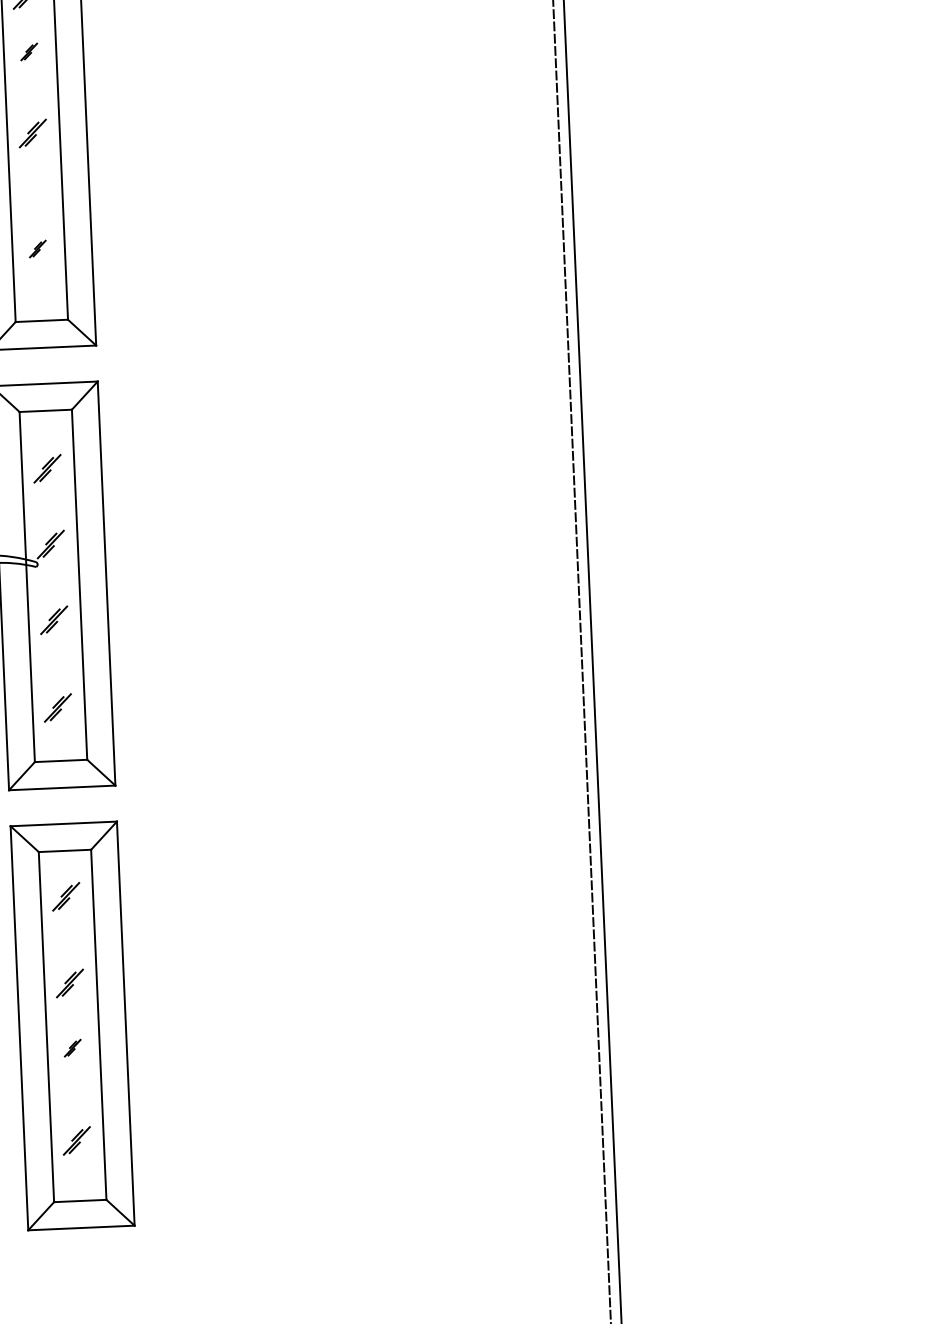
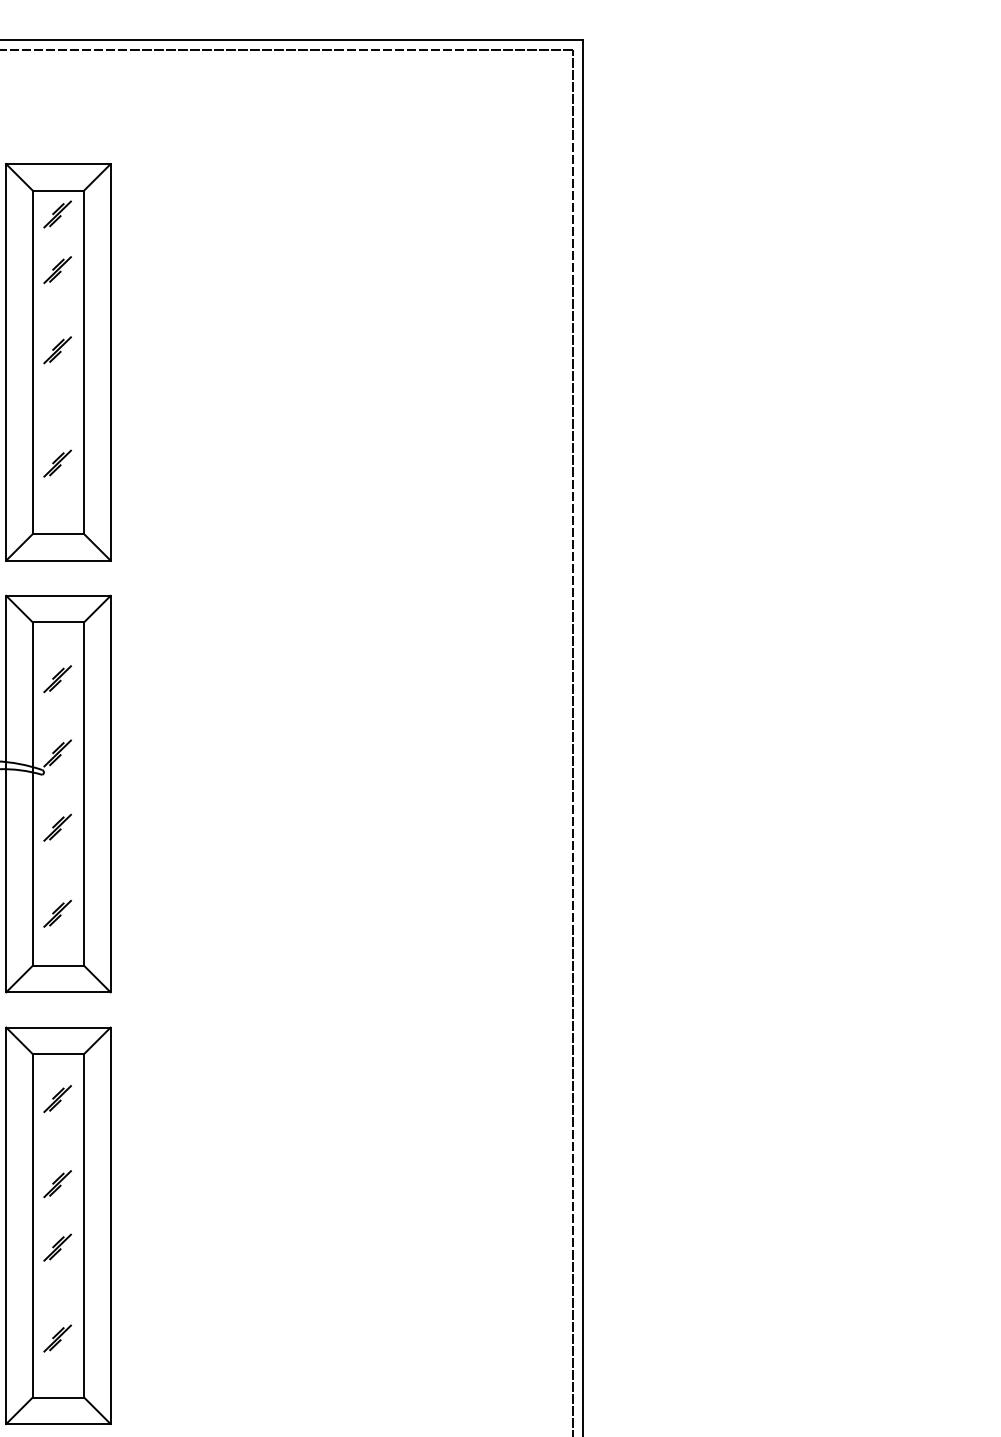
part: (29, 52) -> (57, 270), size x1.67
part: (37, 248) -> (57, 463), size x1.67
part: (72, 1048) -> (57, 1247), size x1.67

